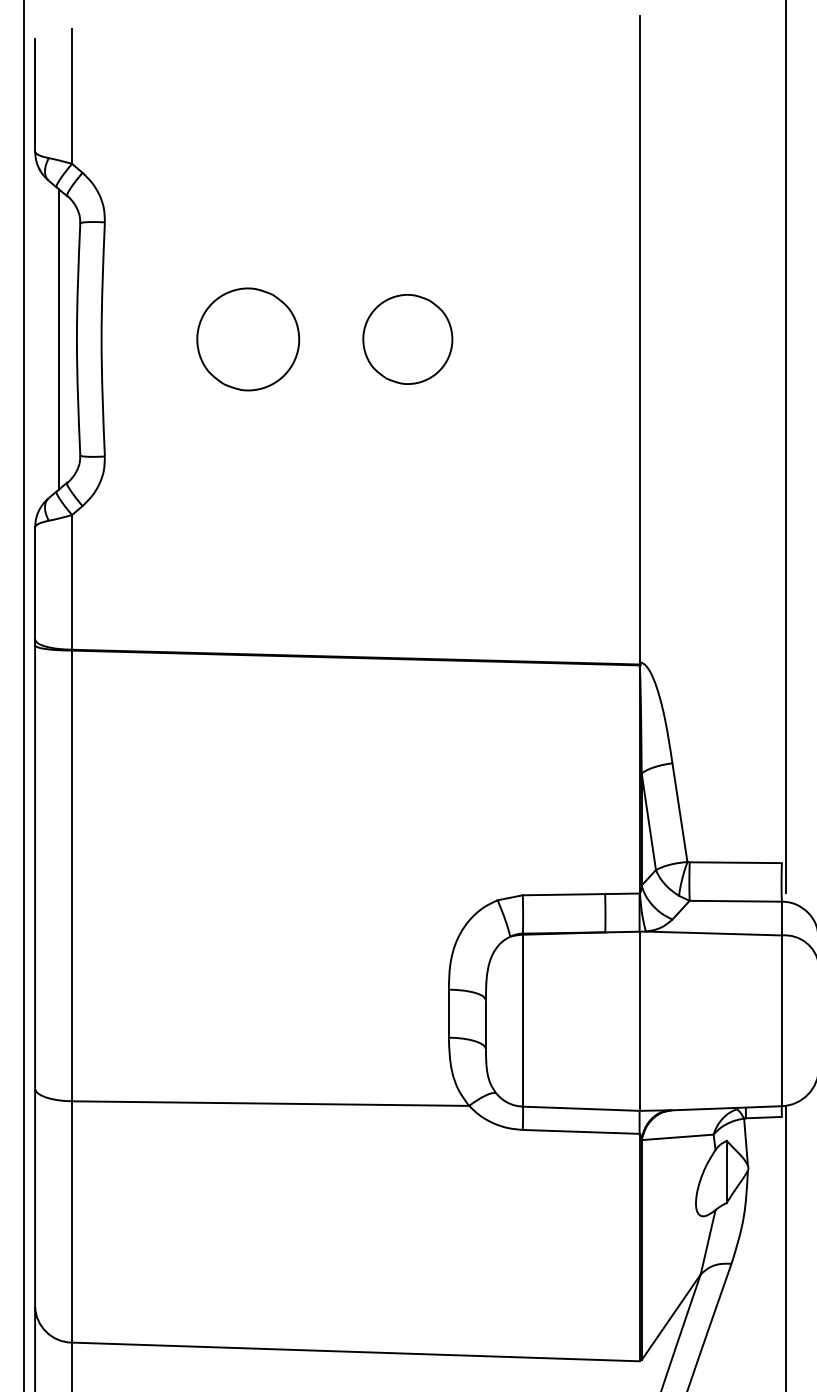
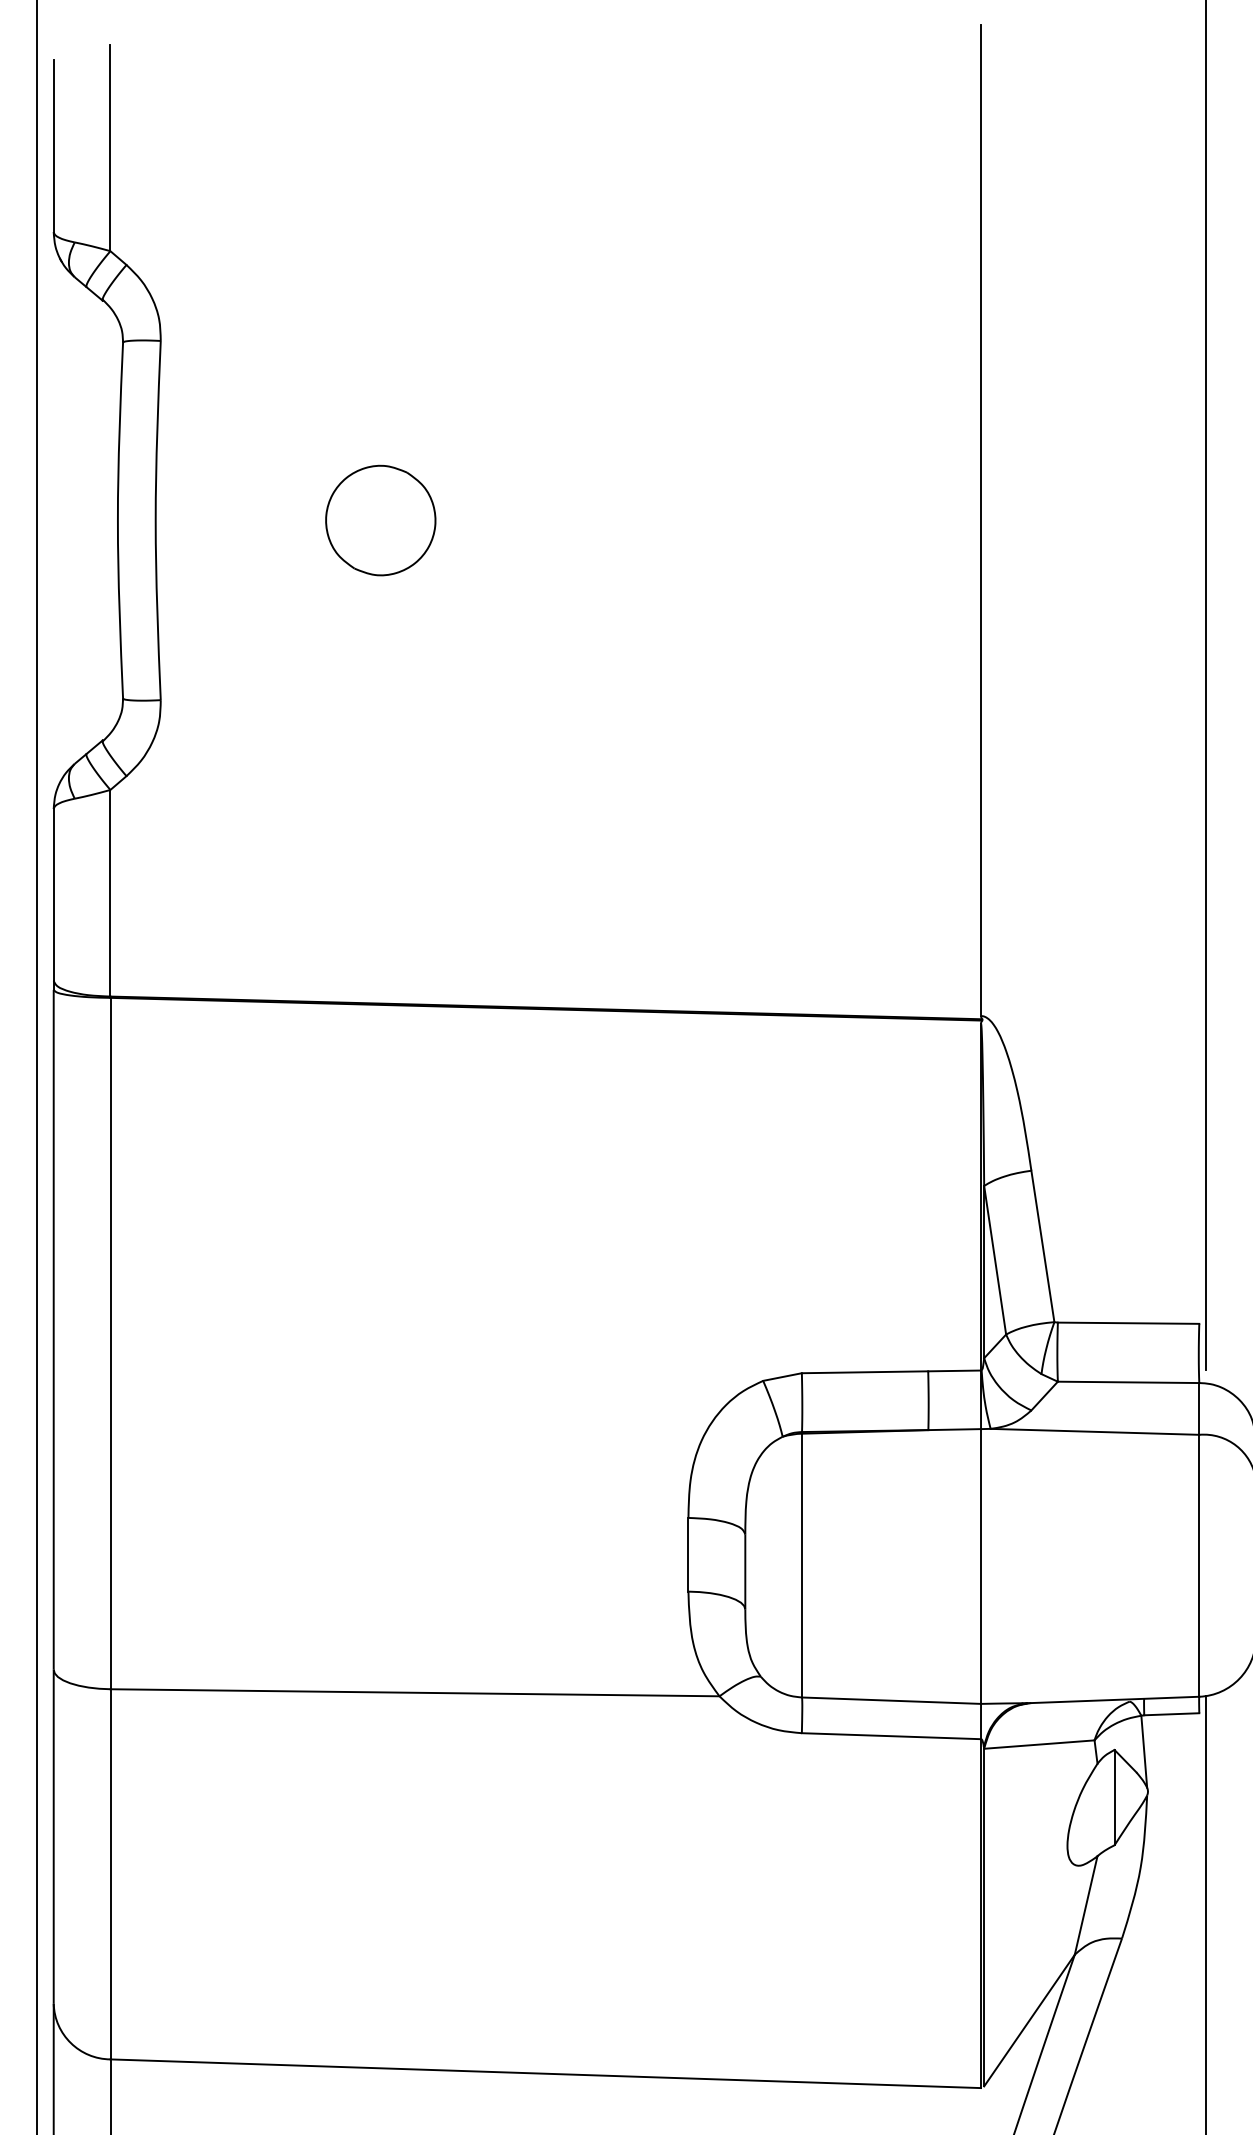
line: (58, 339) -> (89, 520), removed
part: (248, 339) -> (381, 520), size x0.7
part: (407, 339) -> (624, 520), removed

